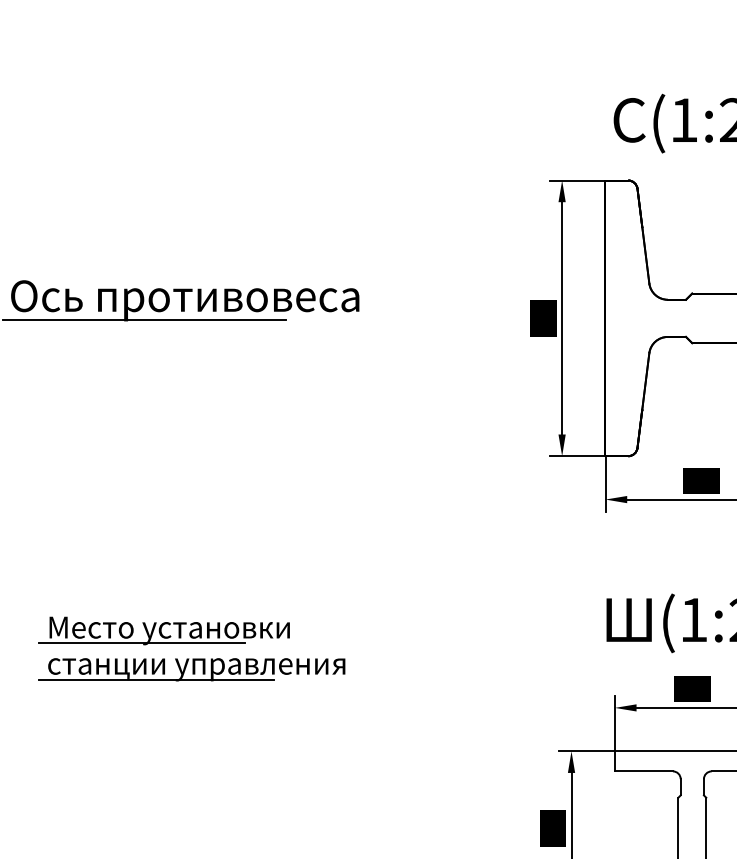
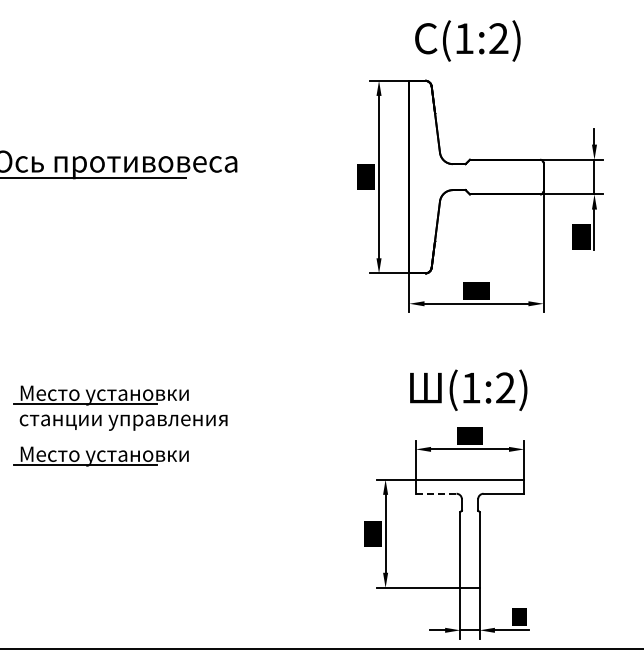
line: (156, 680) -> (95, 430), removed
part: (163, 718) -> (100, 456), added
line: (644, 771) -> (436, 493), solid -> dashed

